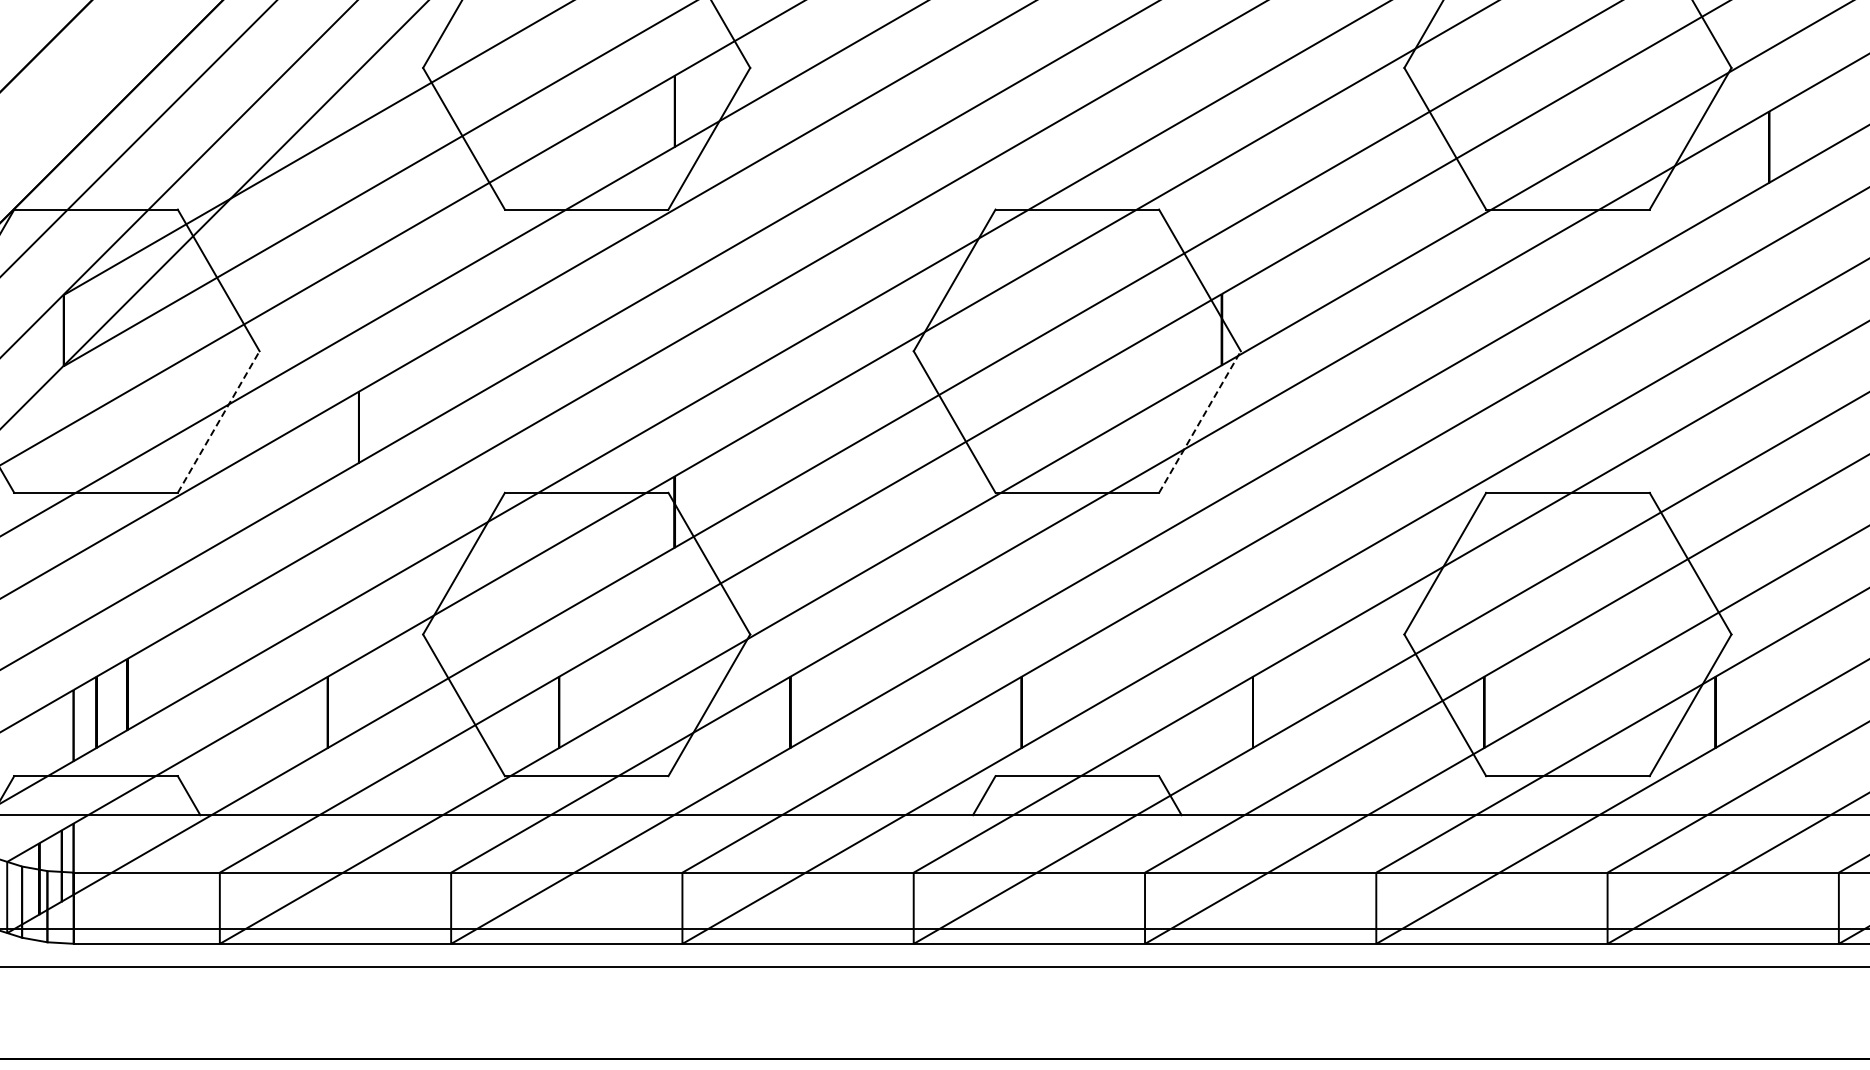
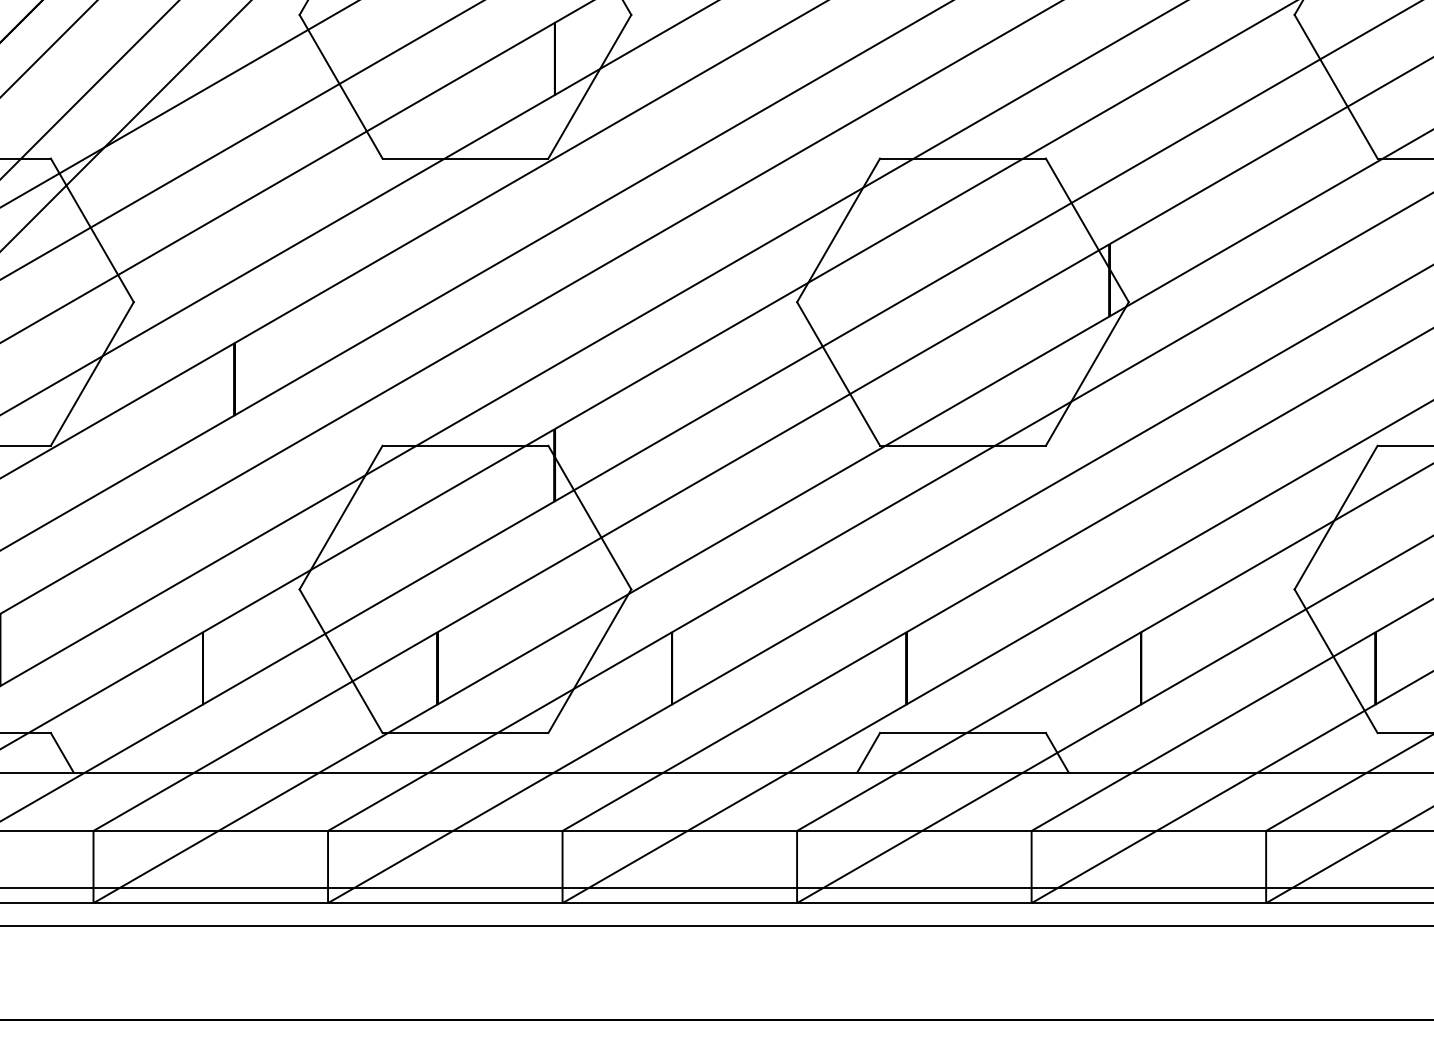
line: (218, 422) -> (92, 374), dashed -> solid
line: (1199, 422) -> (1086, 374), dashed -> solid

